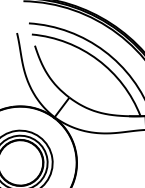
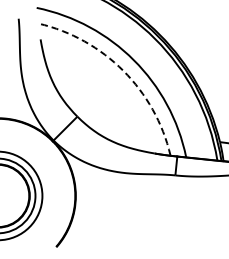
arc: (97, 59) -> (123, 70), solid -> dashed

